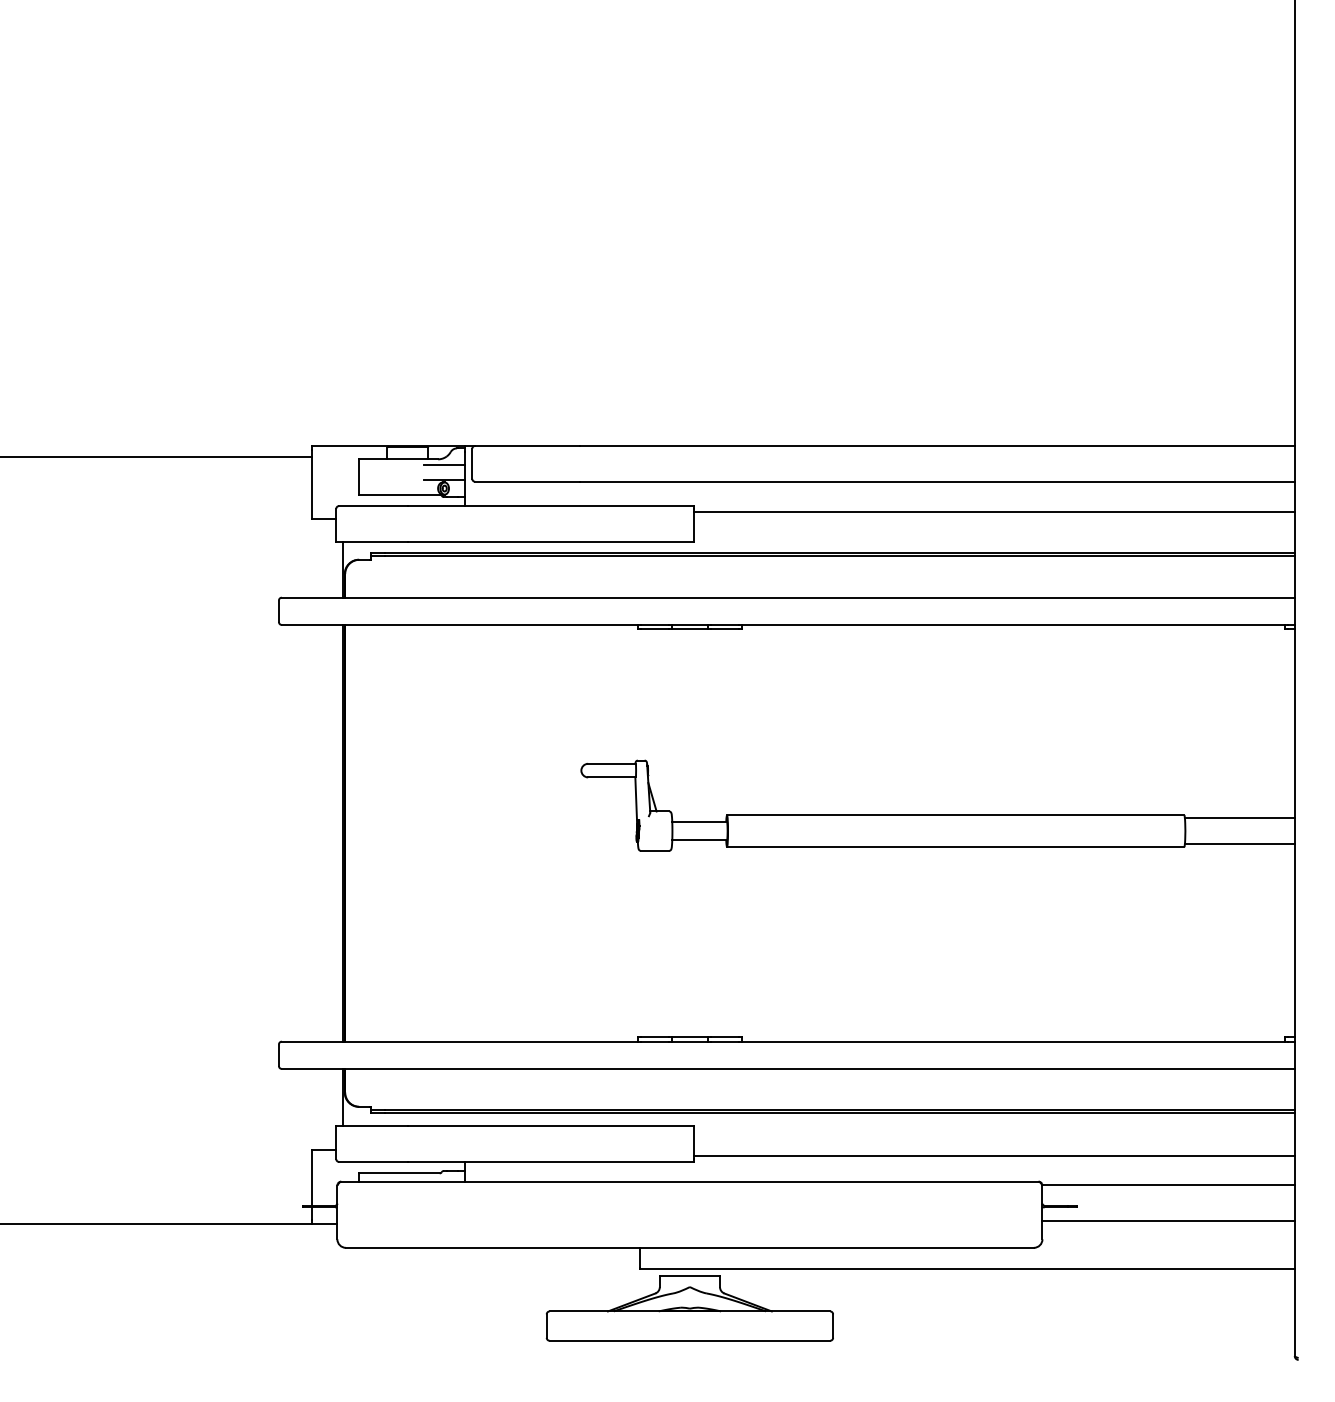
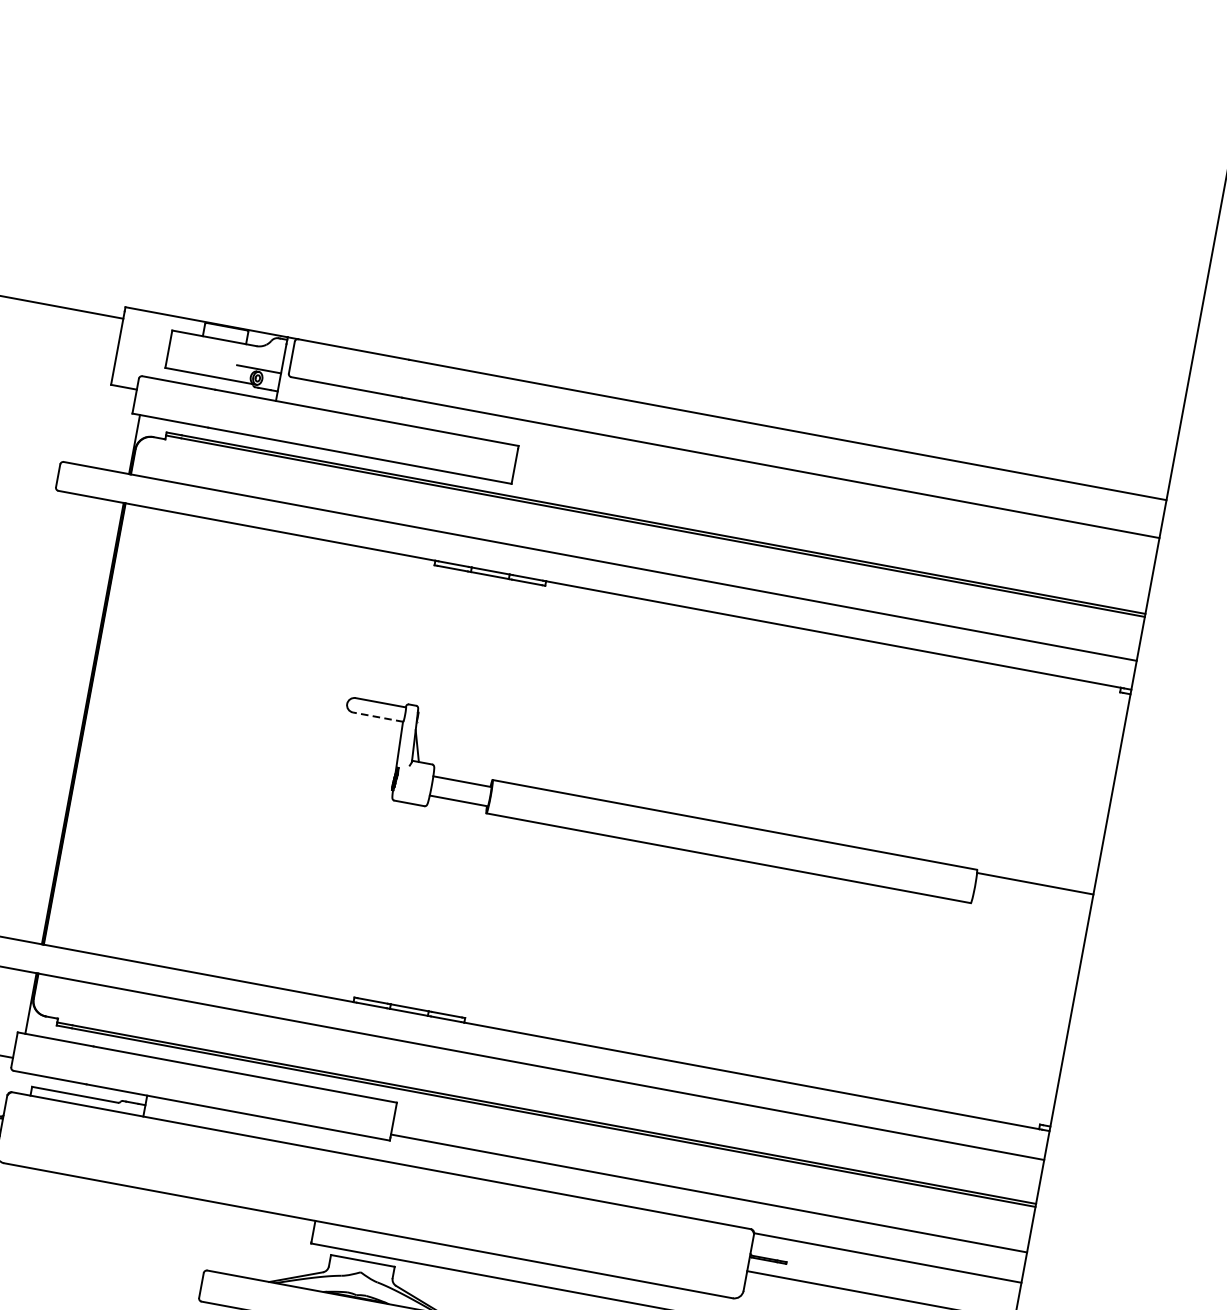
line: (444, 465) -> (262, 353), removed
line: (994, 511) -> (835, 510), removed
line: (611, 777) -> (377, 717), solid -> dashed
line: (1239, 844) -> (1029, 911), removed

